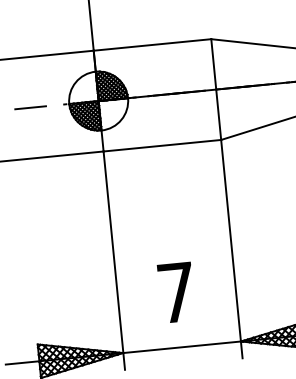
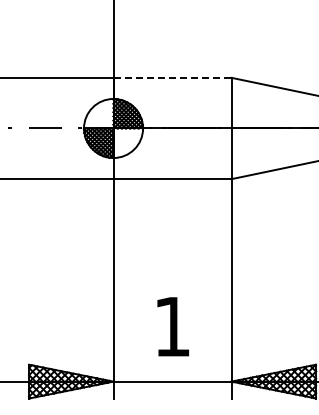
line: (153, 44) -> (173, 77), solid -> dashed
text: (176, 292) -> (172, 326), 7 -> 1

